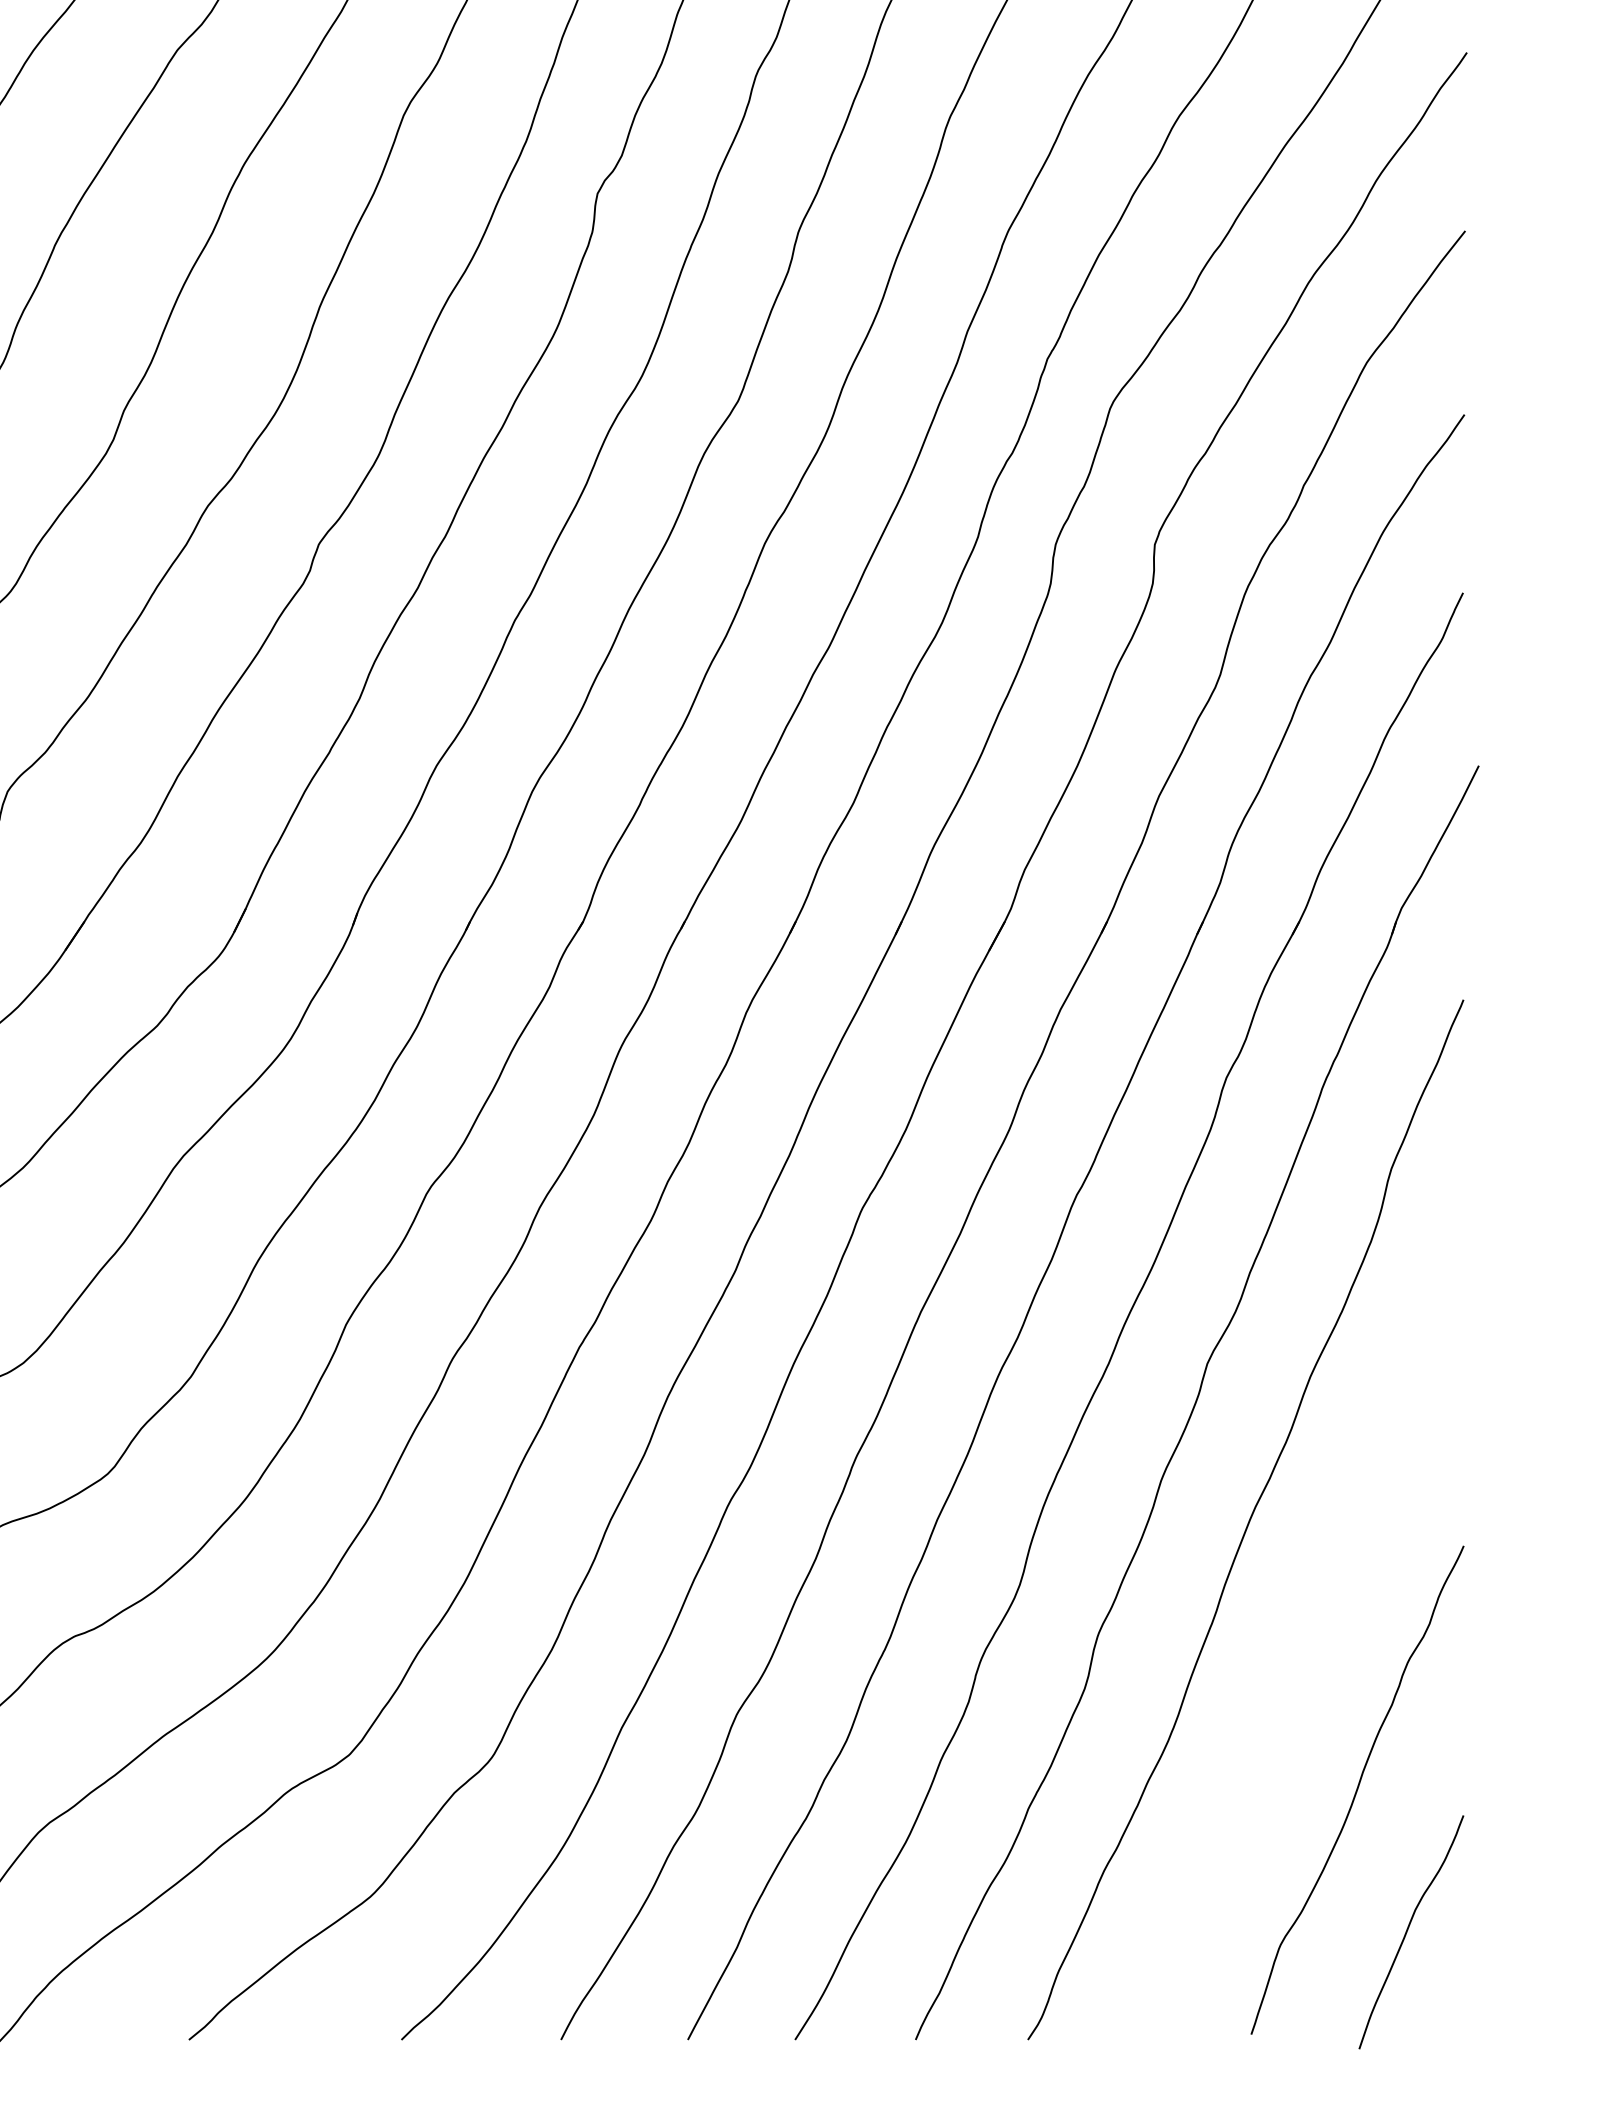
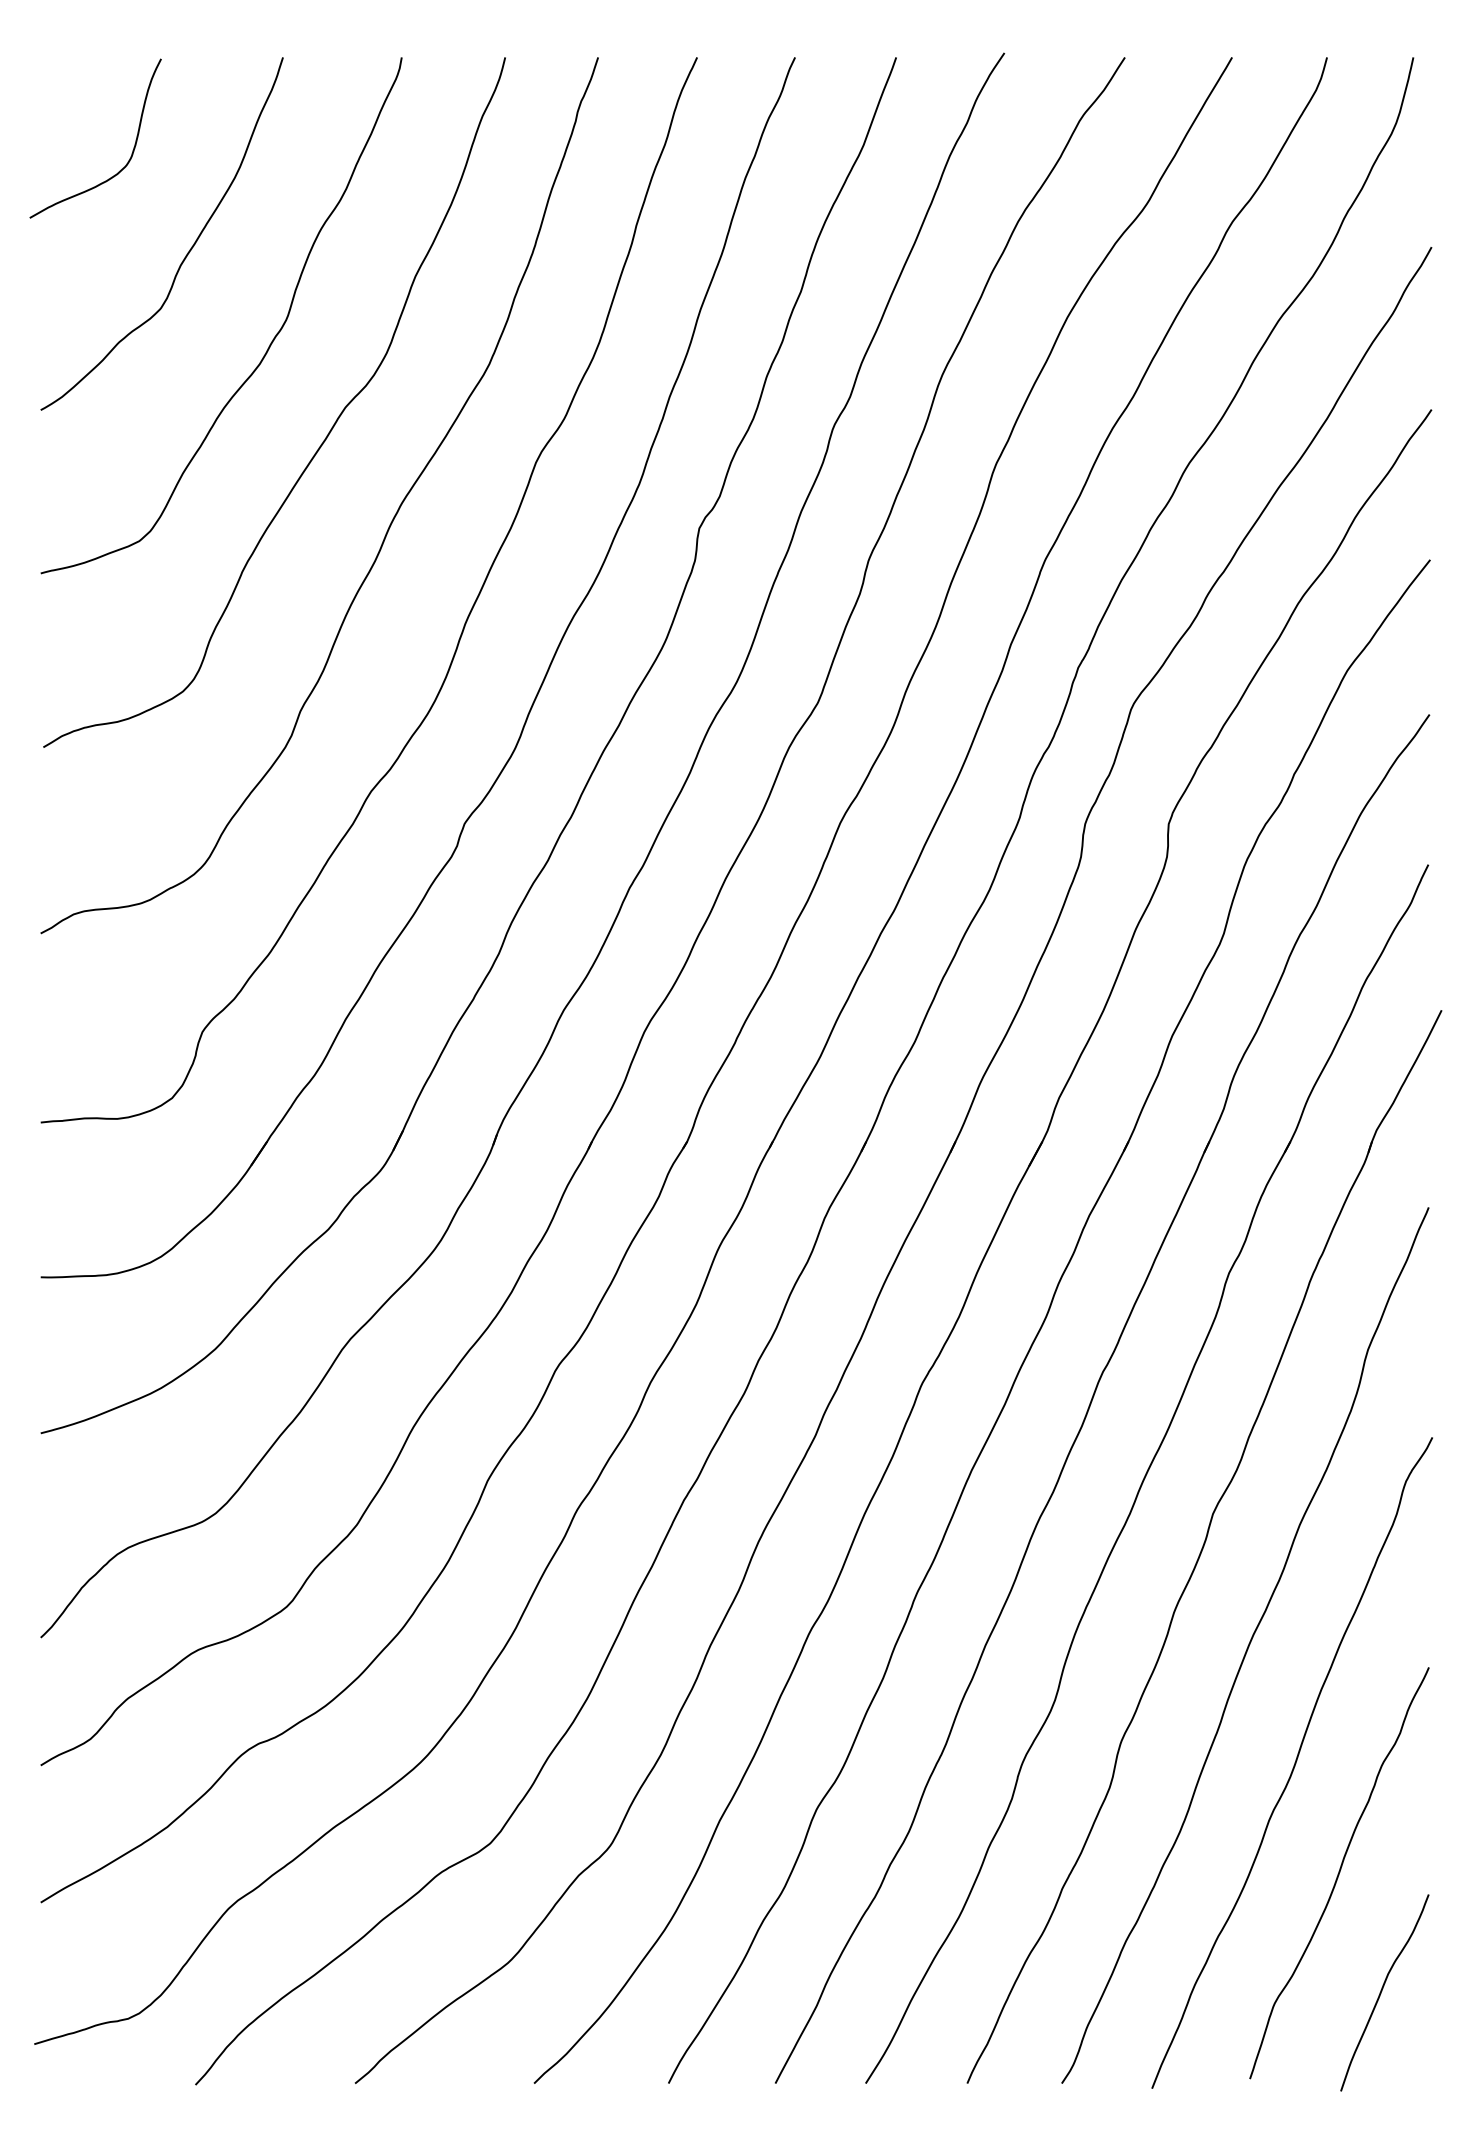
curve: (1304, 1658) -> (1294, 1762), added

